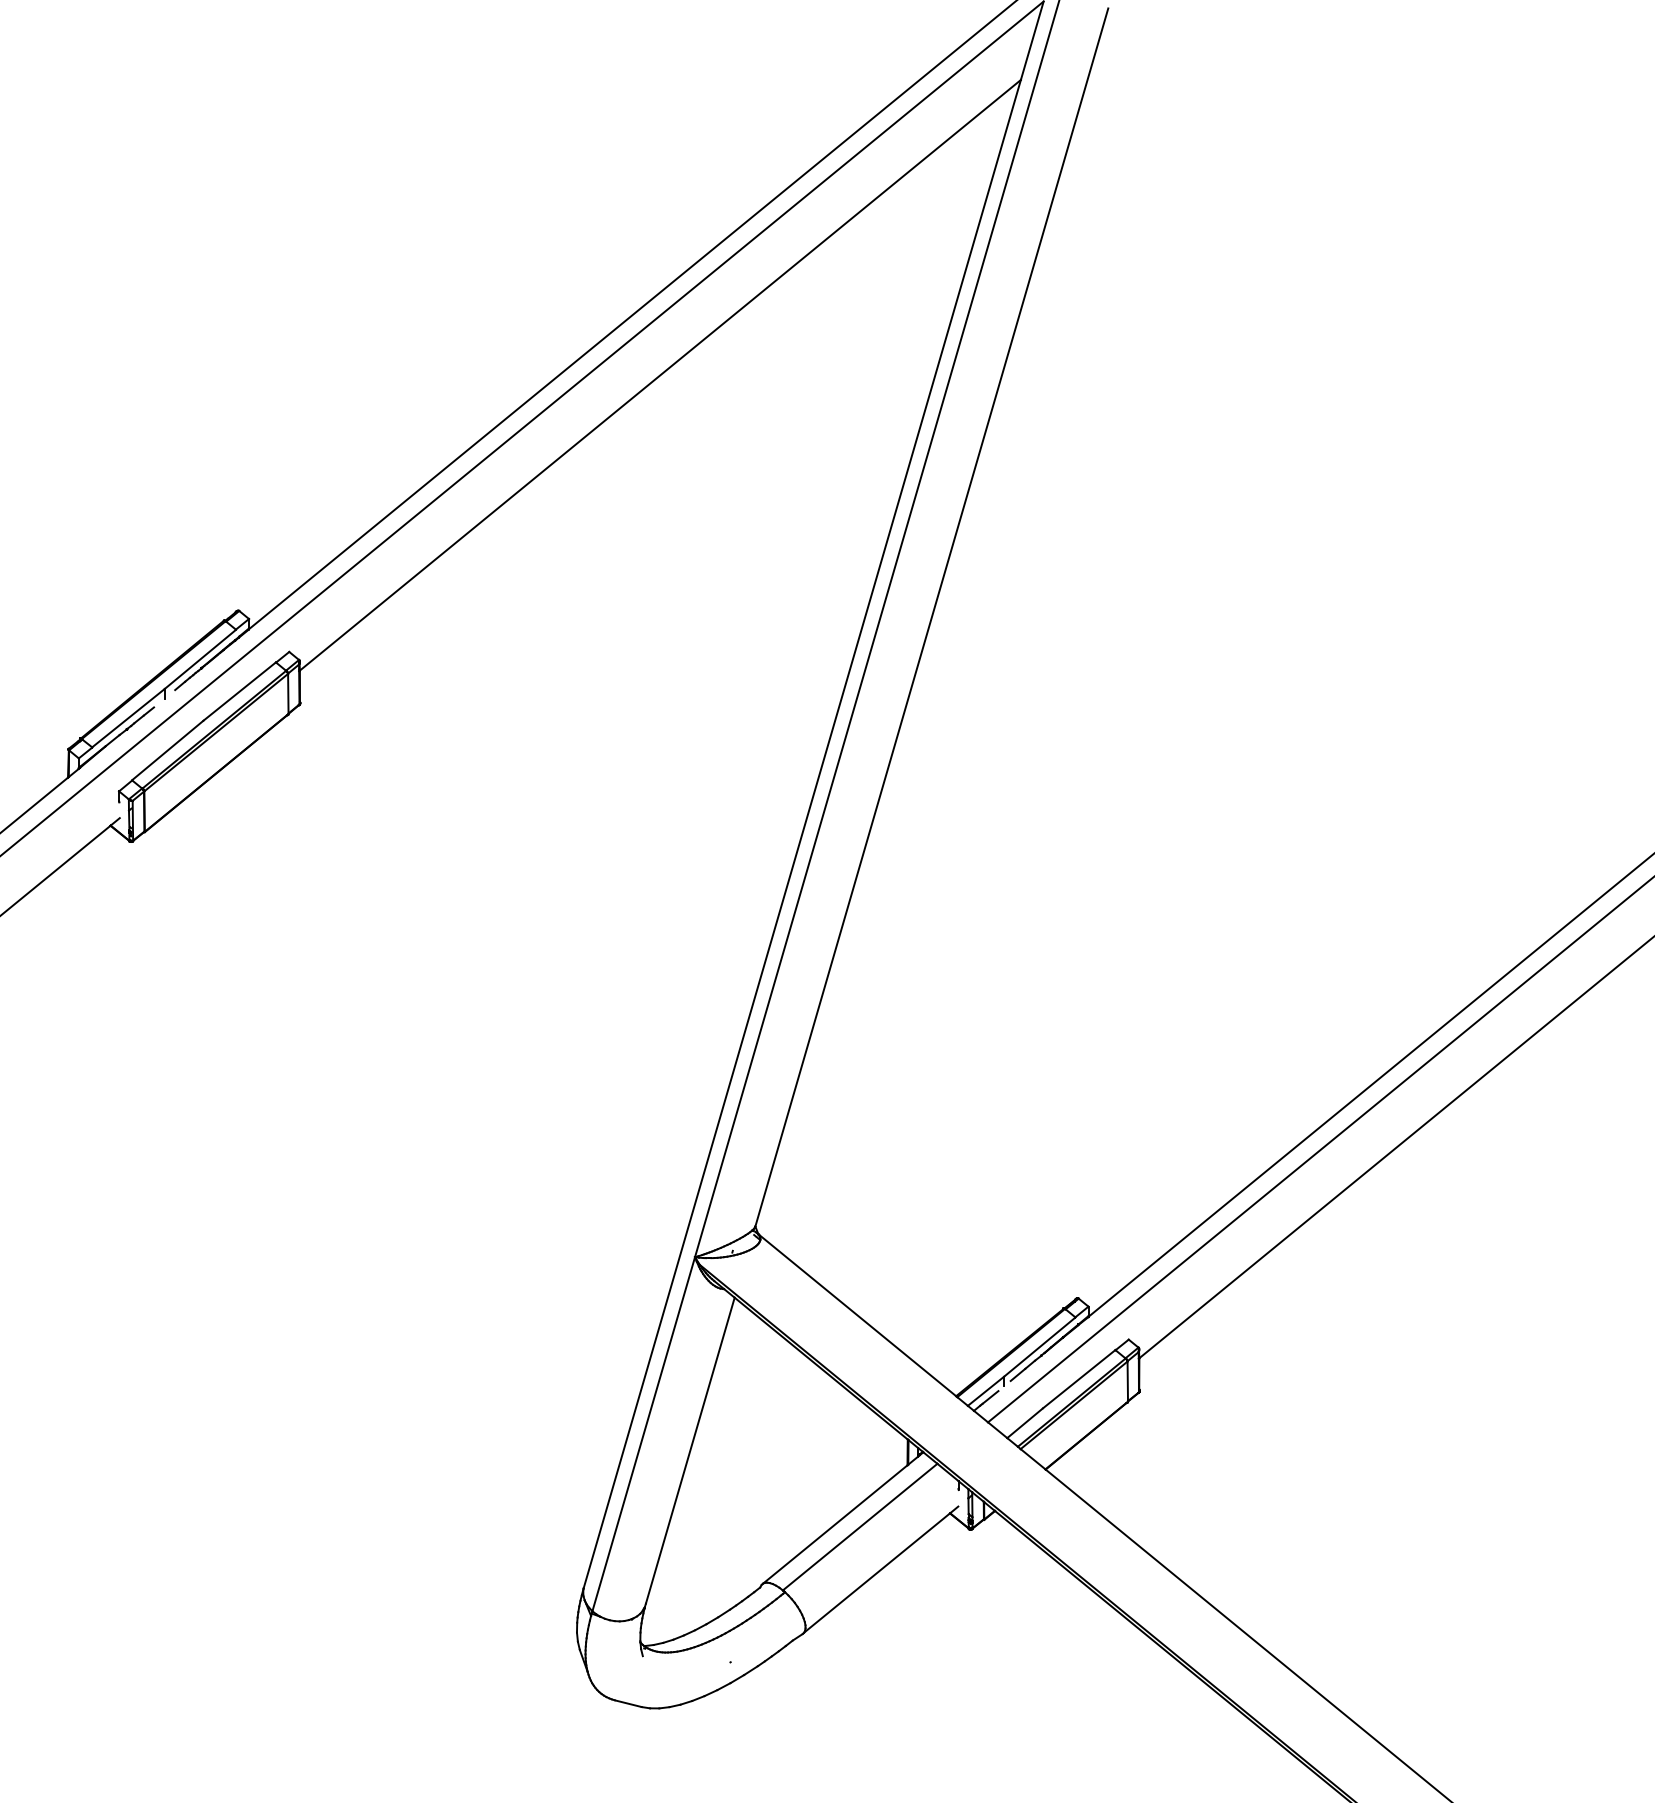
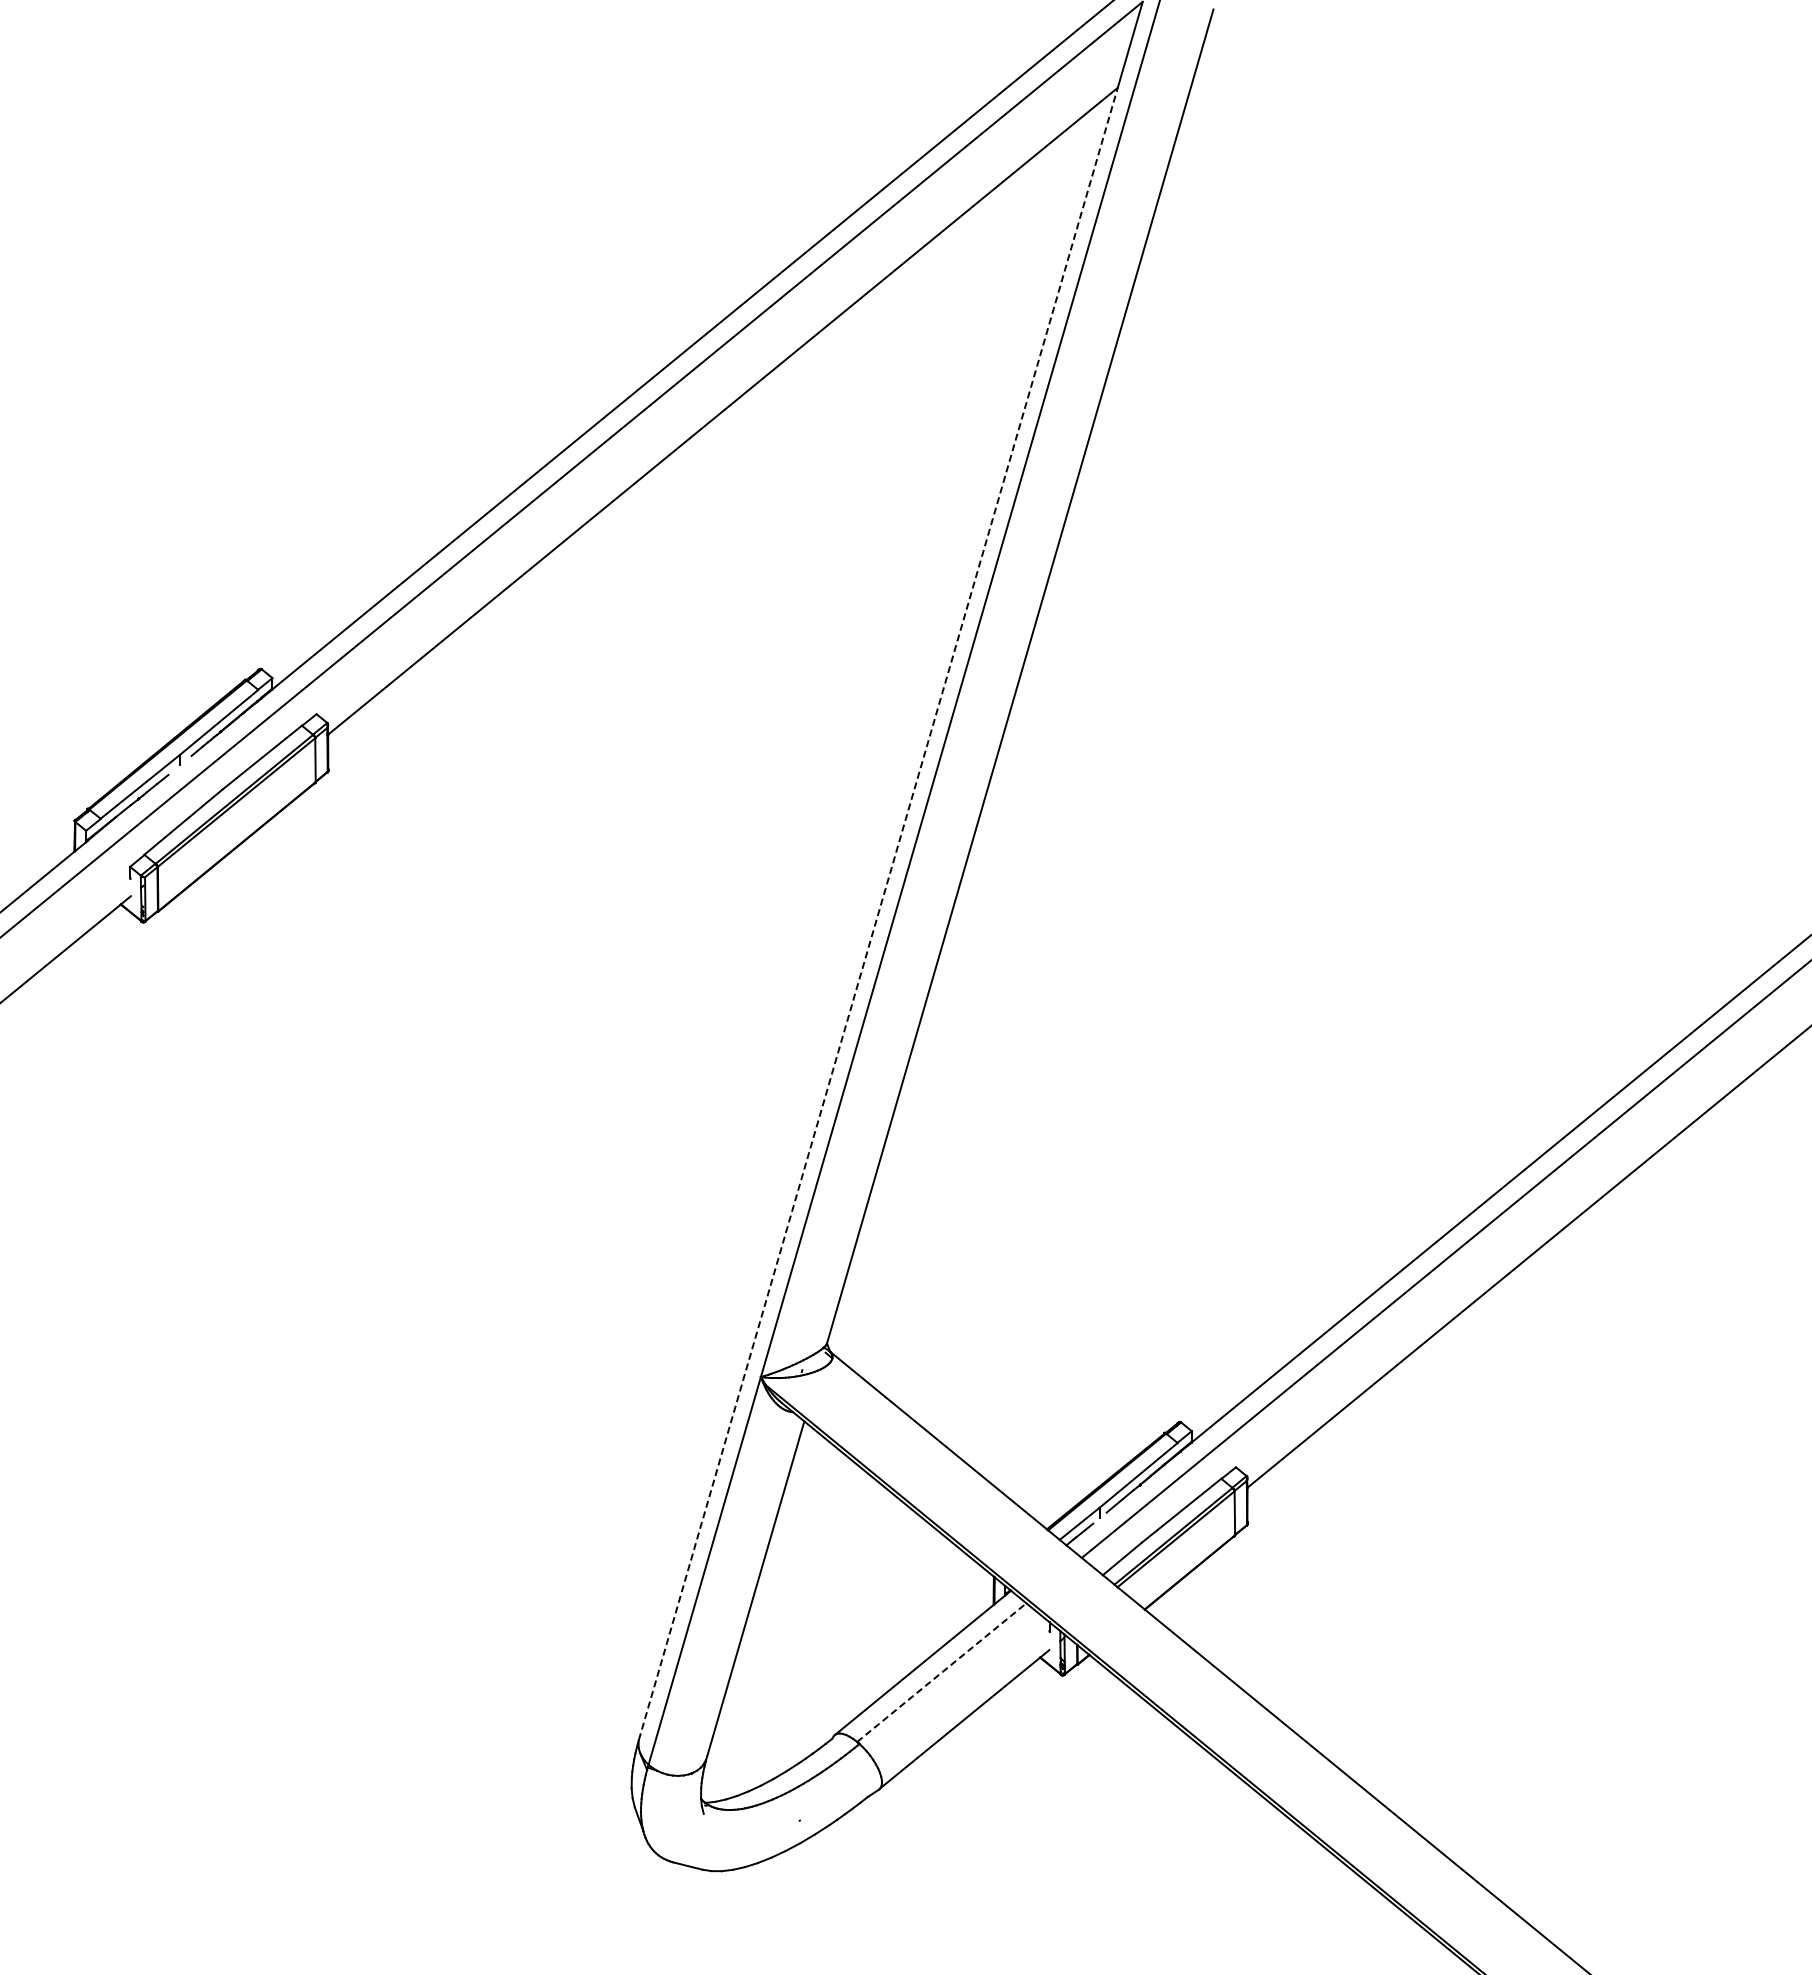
line: (802, 833) -> (878, 913), solid -> dashed
line: (860, 1526) -> (942, 1672), solid -> dashed

